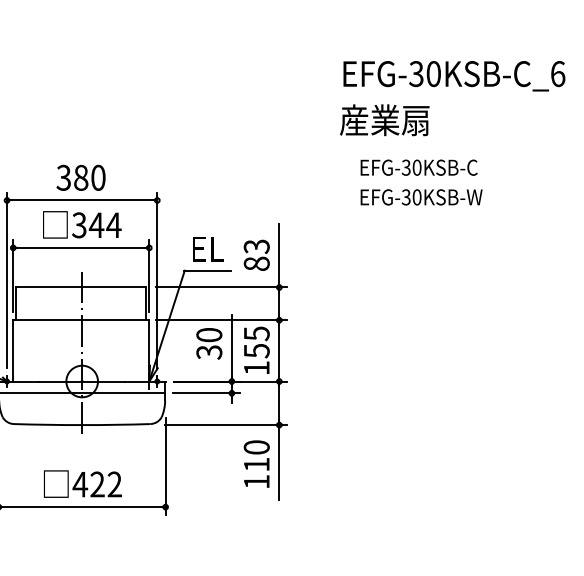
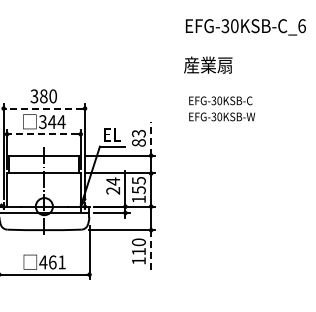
text: (453, 76) -> (245, 27), moved
text: (420, 181) -> (221, 108), moved
line: (80, 200) -> (43, 108), solid -> dashed
line: (80, 248) -> (43, 134), solid -> dashed
line: (279, 255) -> (151, 138), solid -> dashed
text: (209, 342) -> (113, 185), 30 -> 24
line: (279, 462) -> (151, 250), solid -> dashed
text: (106, 484) -> (57, 262), 422 -> 461

